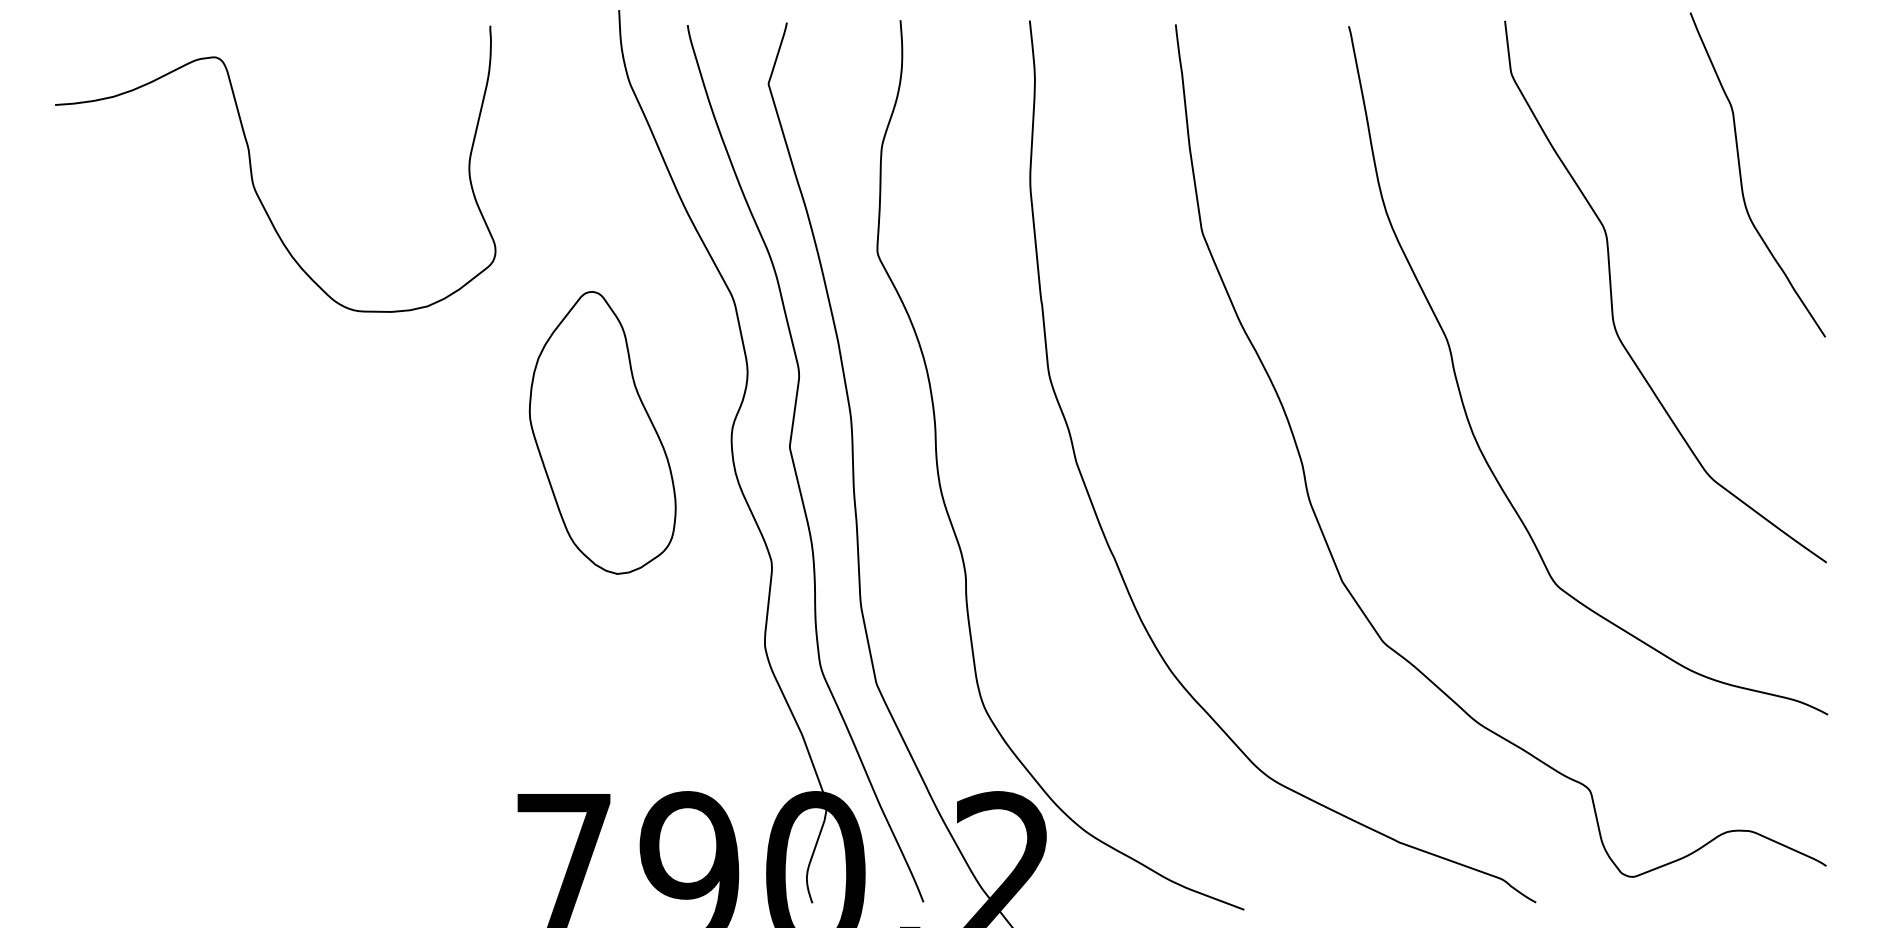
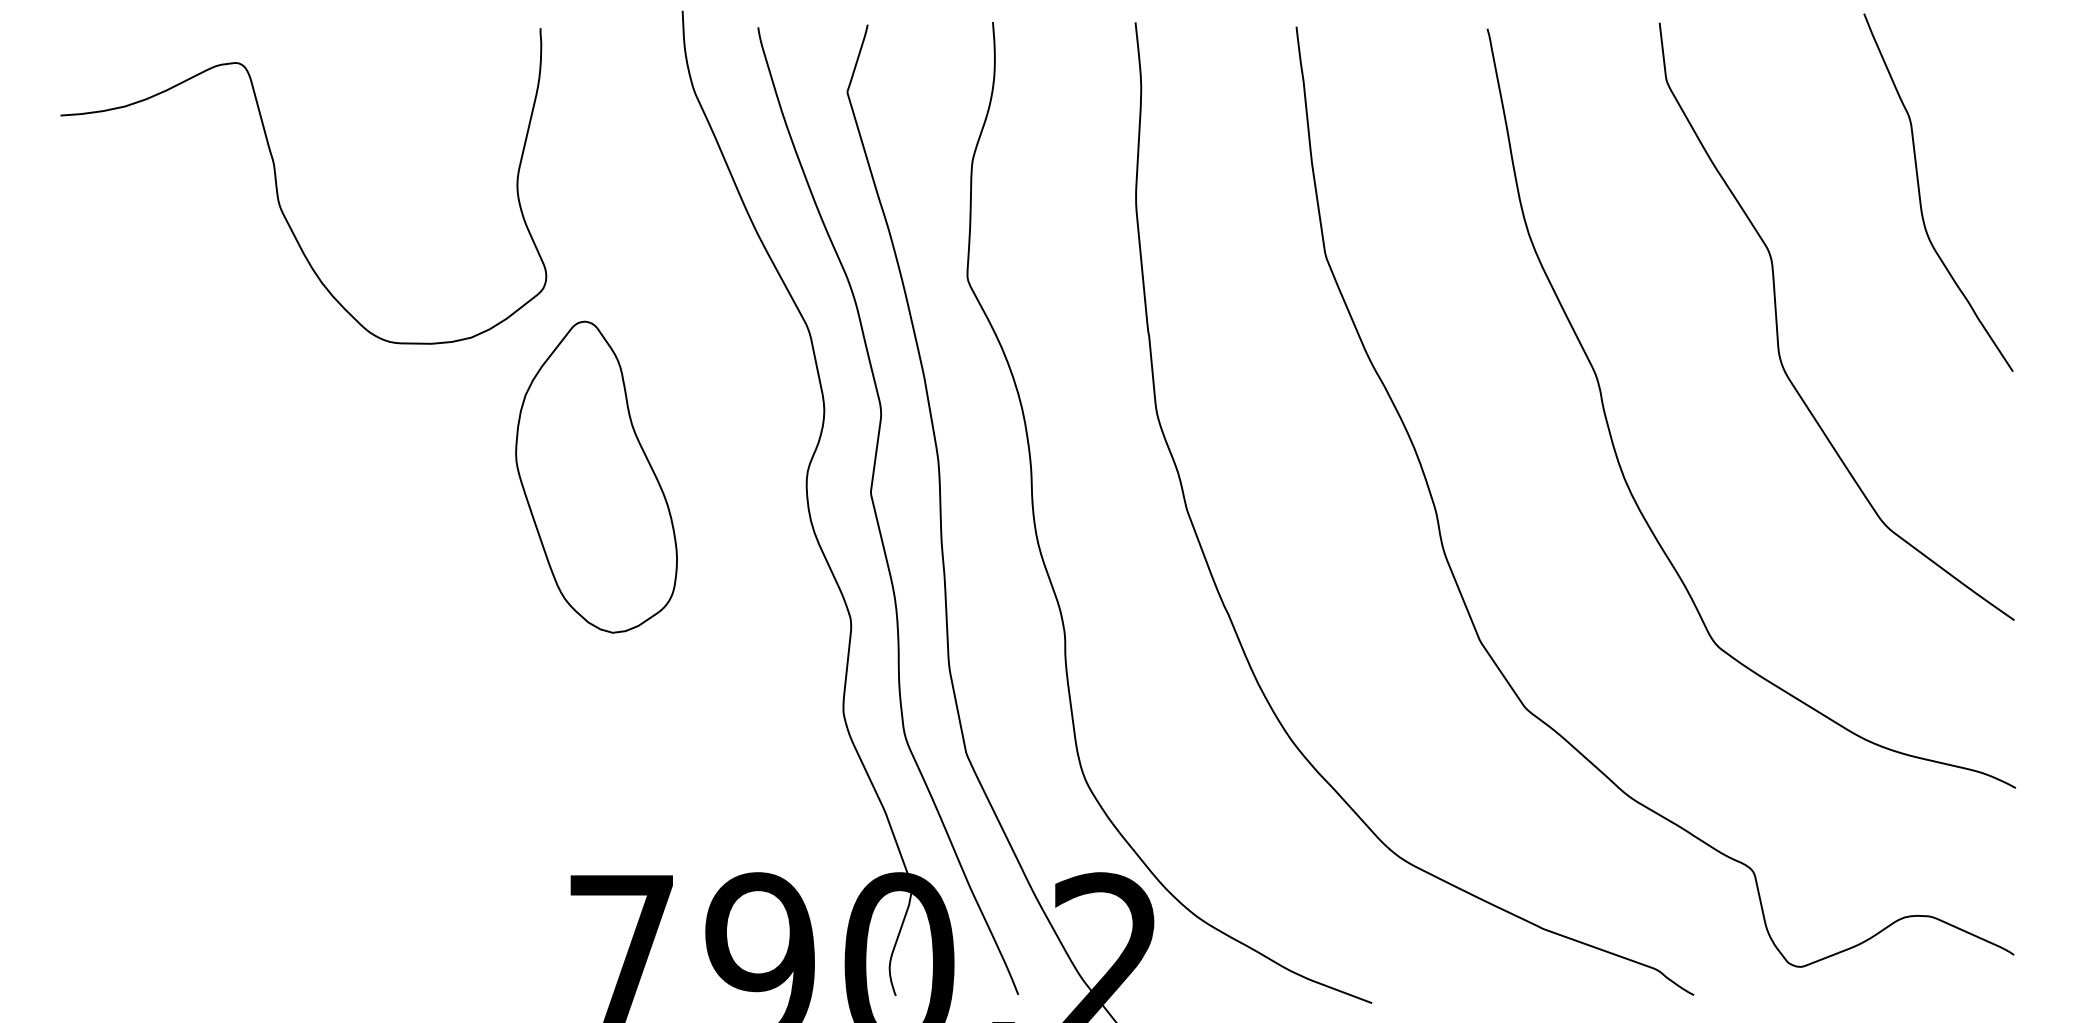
part: (602, 432) -> (596, 476), moved

